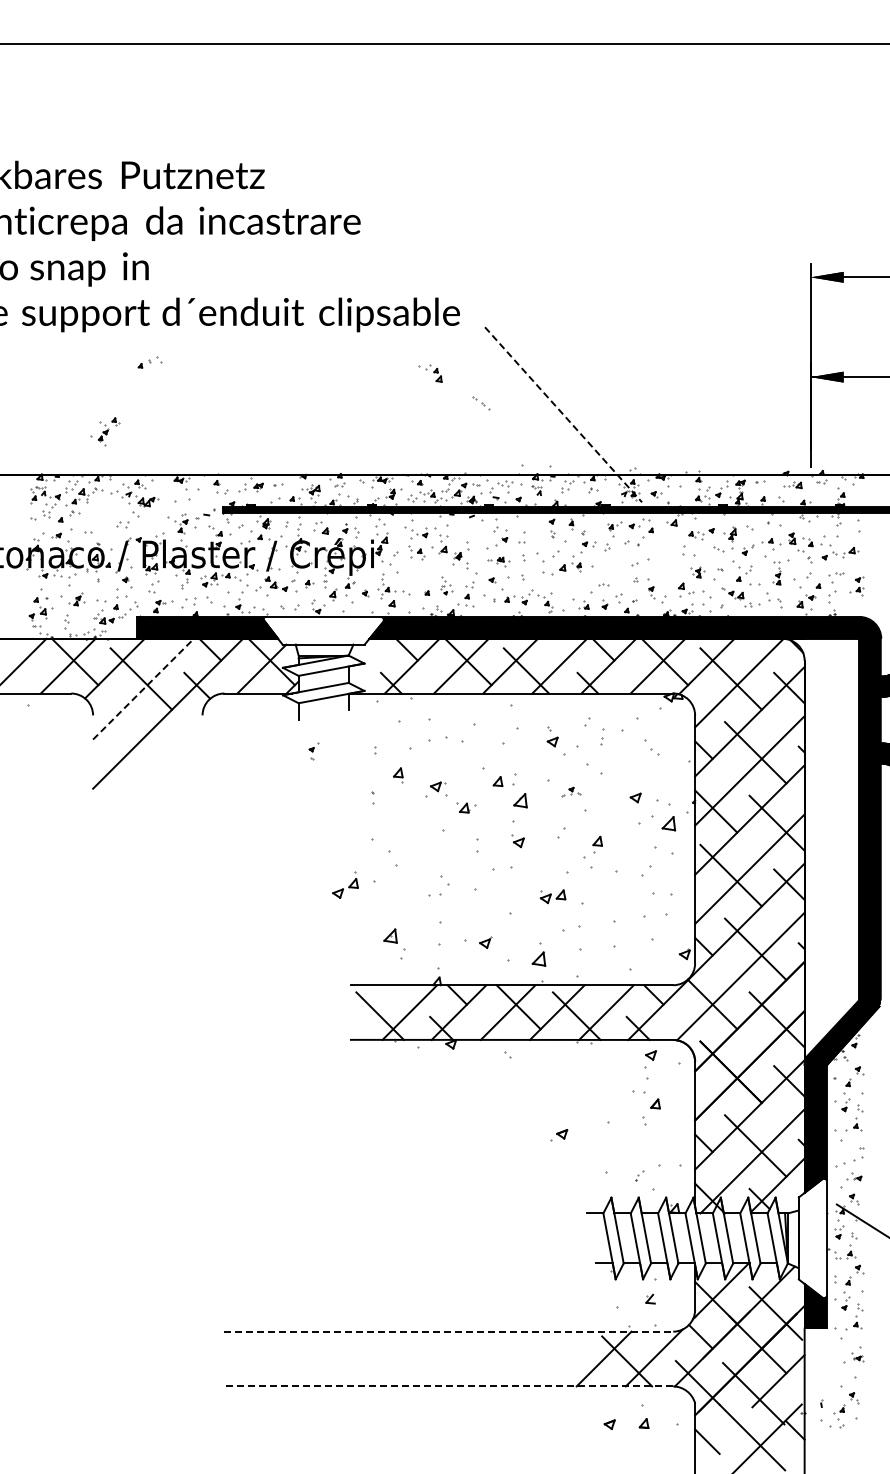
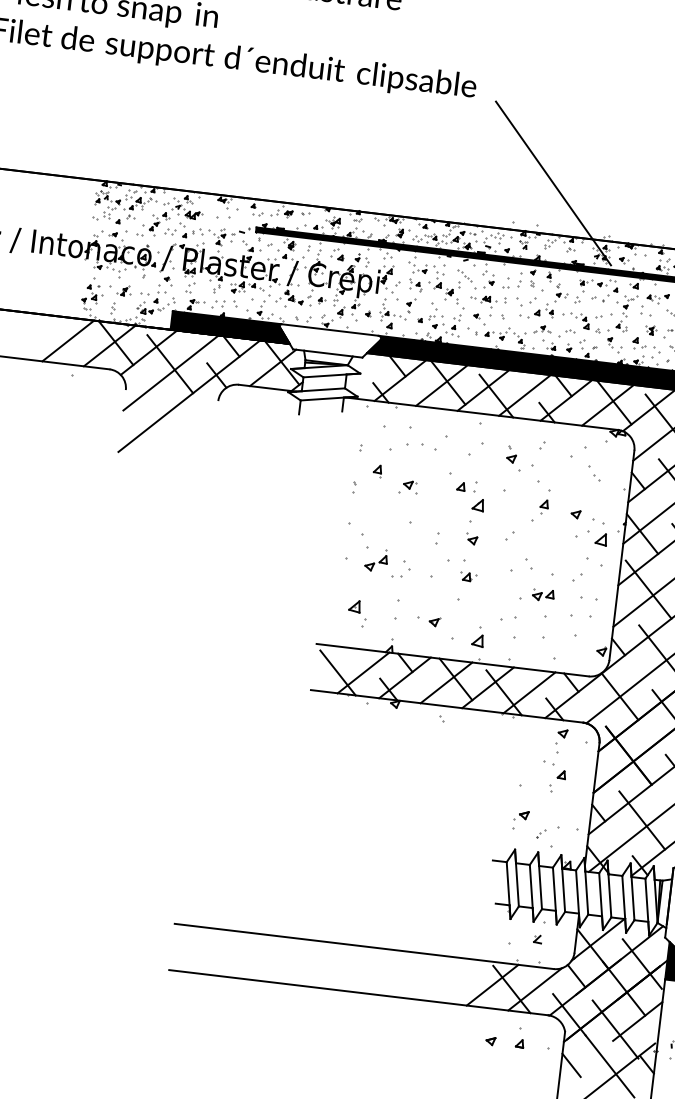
part: (149, 362) -> (192, 233), moved
part: (430, 373) -> (579, 320), moved
part: (481, 403) -> (465, 276), moved
line: (563, 414) -> (553, 183), dashed -> solid
part: (105, 431) -> (156, 223), moved
part: (666, 556) -> (626, 313), added
part: (498, 561) -> (483, 300), size x1.43
part: (446, 585) -> (437, 315), size x1.67
line: (143, 688) -> (171, 372), dashed -> solid
part: (602, 736) -> (519, 279), moved
part: (313, 751) -> (410, 305), moved
part: (571, 791) -> (542, 329), moved
part: (466, 807) -> (468, 576), moved
part: (597, 844) -> (544, 506), moved
part: (345, 884) -> (376, 559), moved
part: (553, 896) -> (543, 595), moved
part: (559, 1135) -> (521, 816), moved
line: (449, 1331) -> (364, 946), dashed -> solid
line: (448, 1386) -> (358, 992), dashed -> solid

